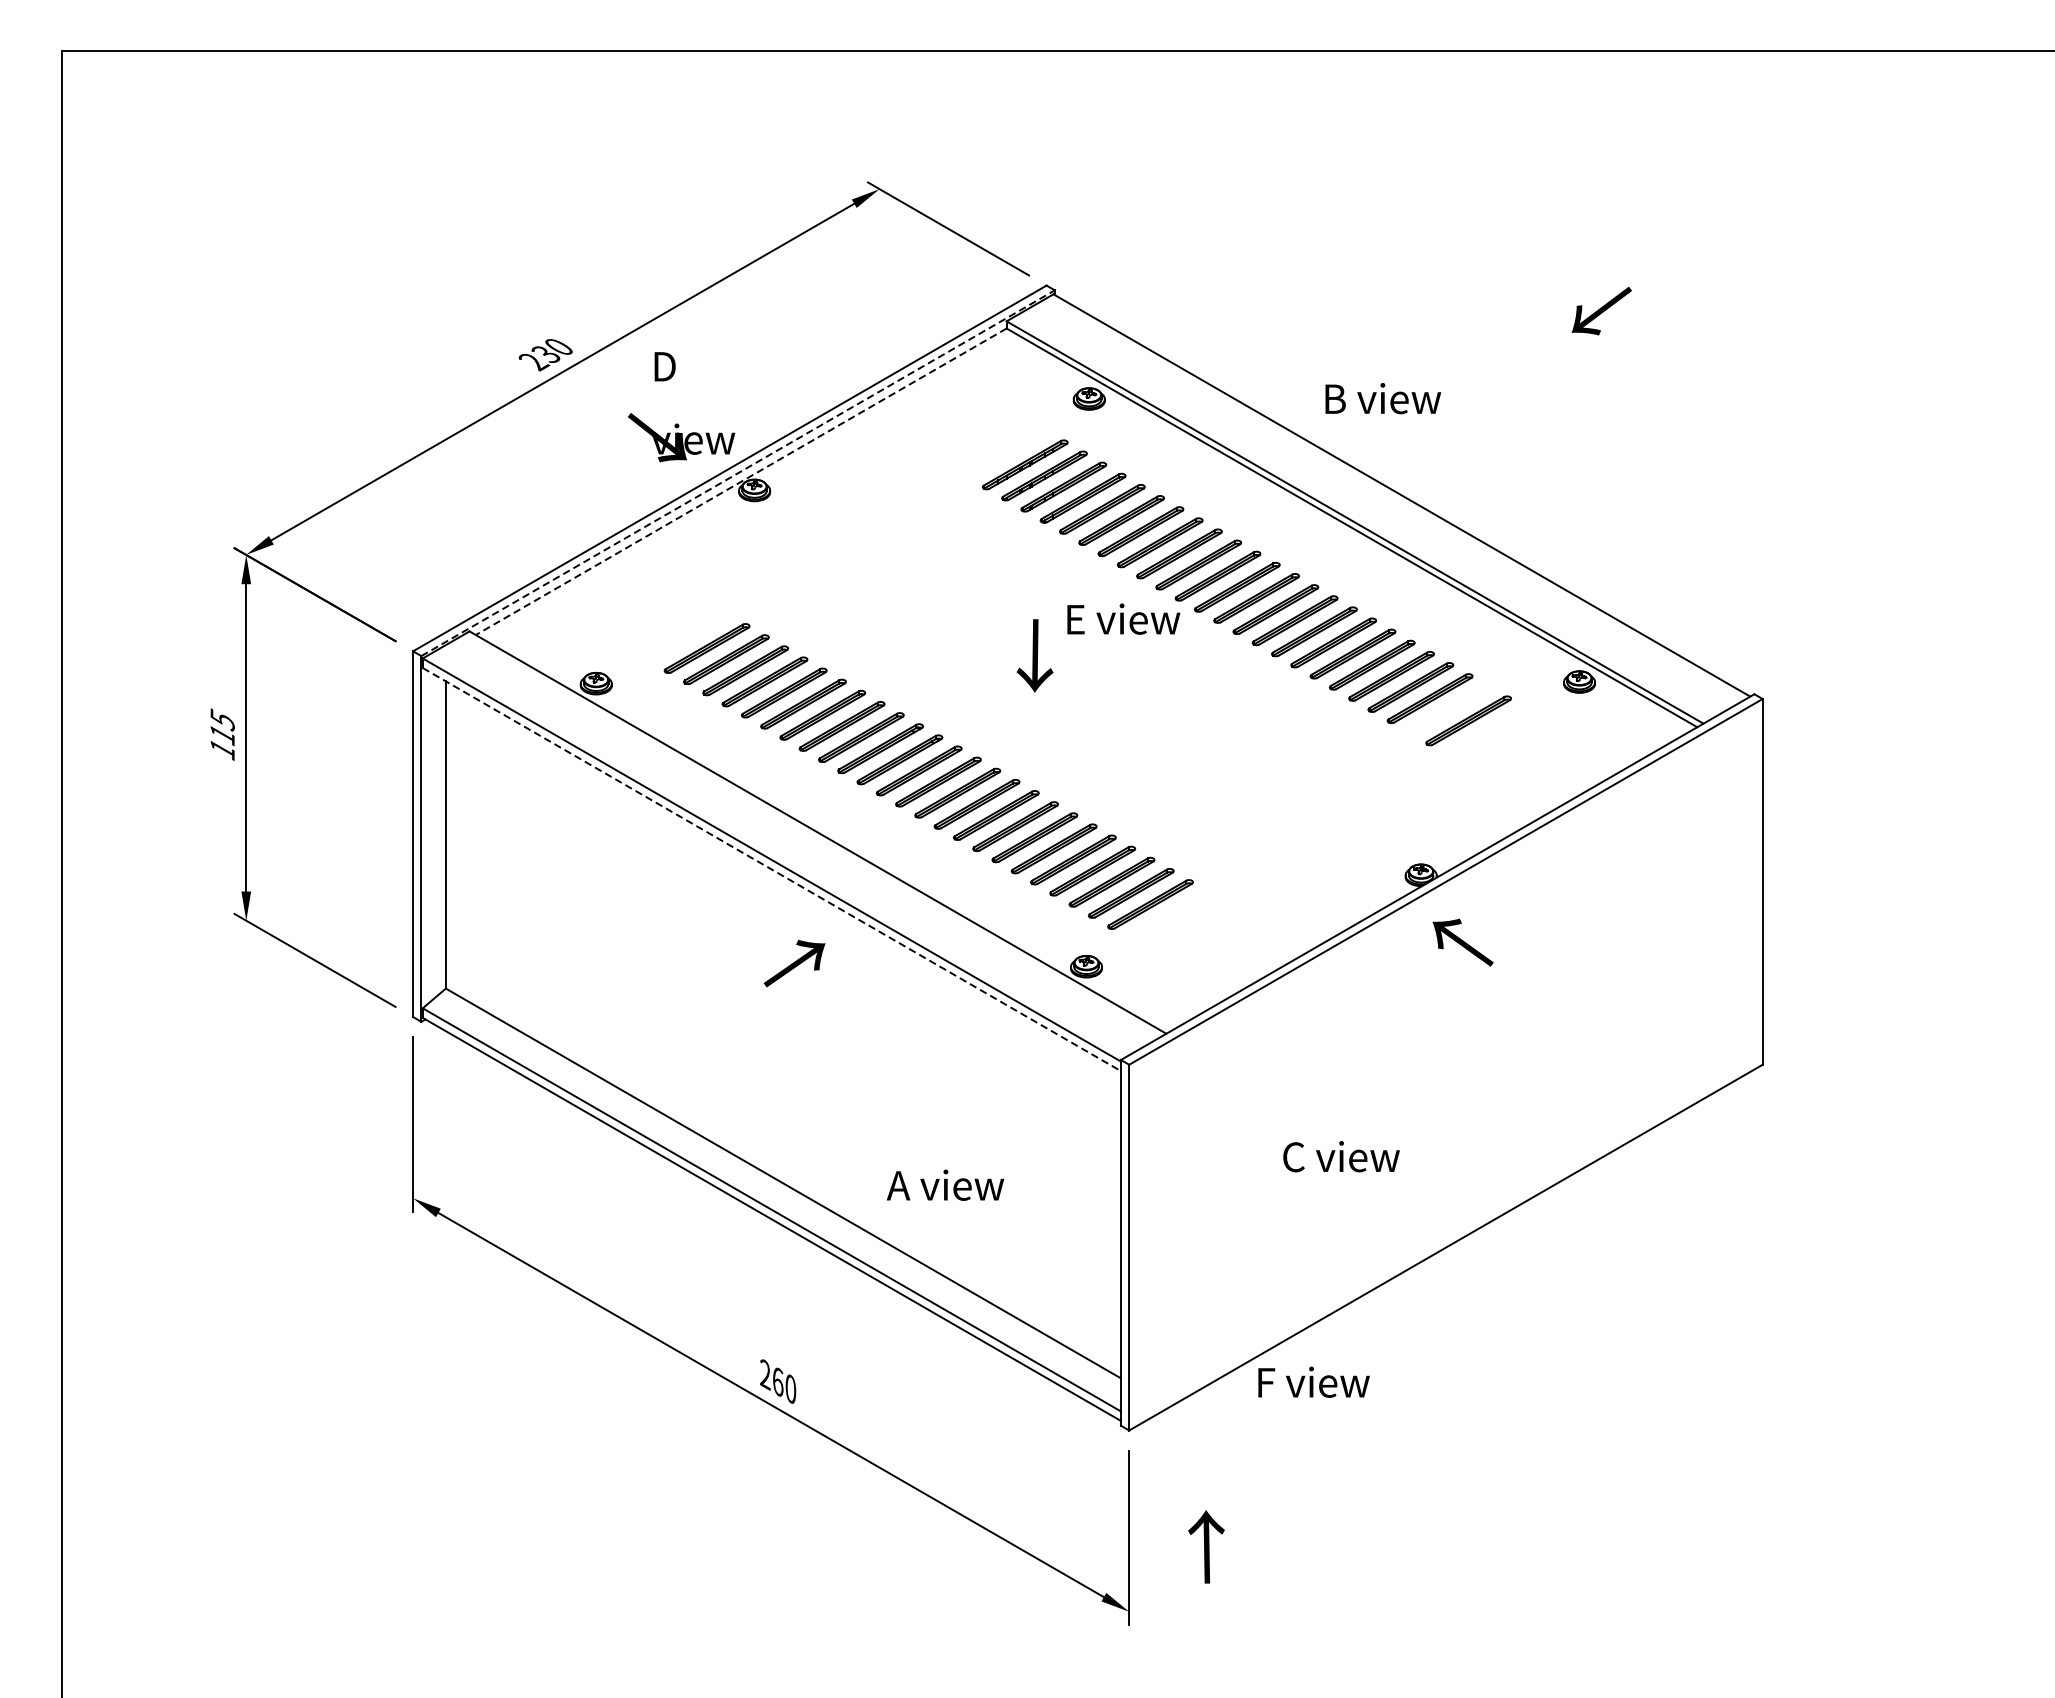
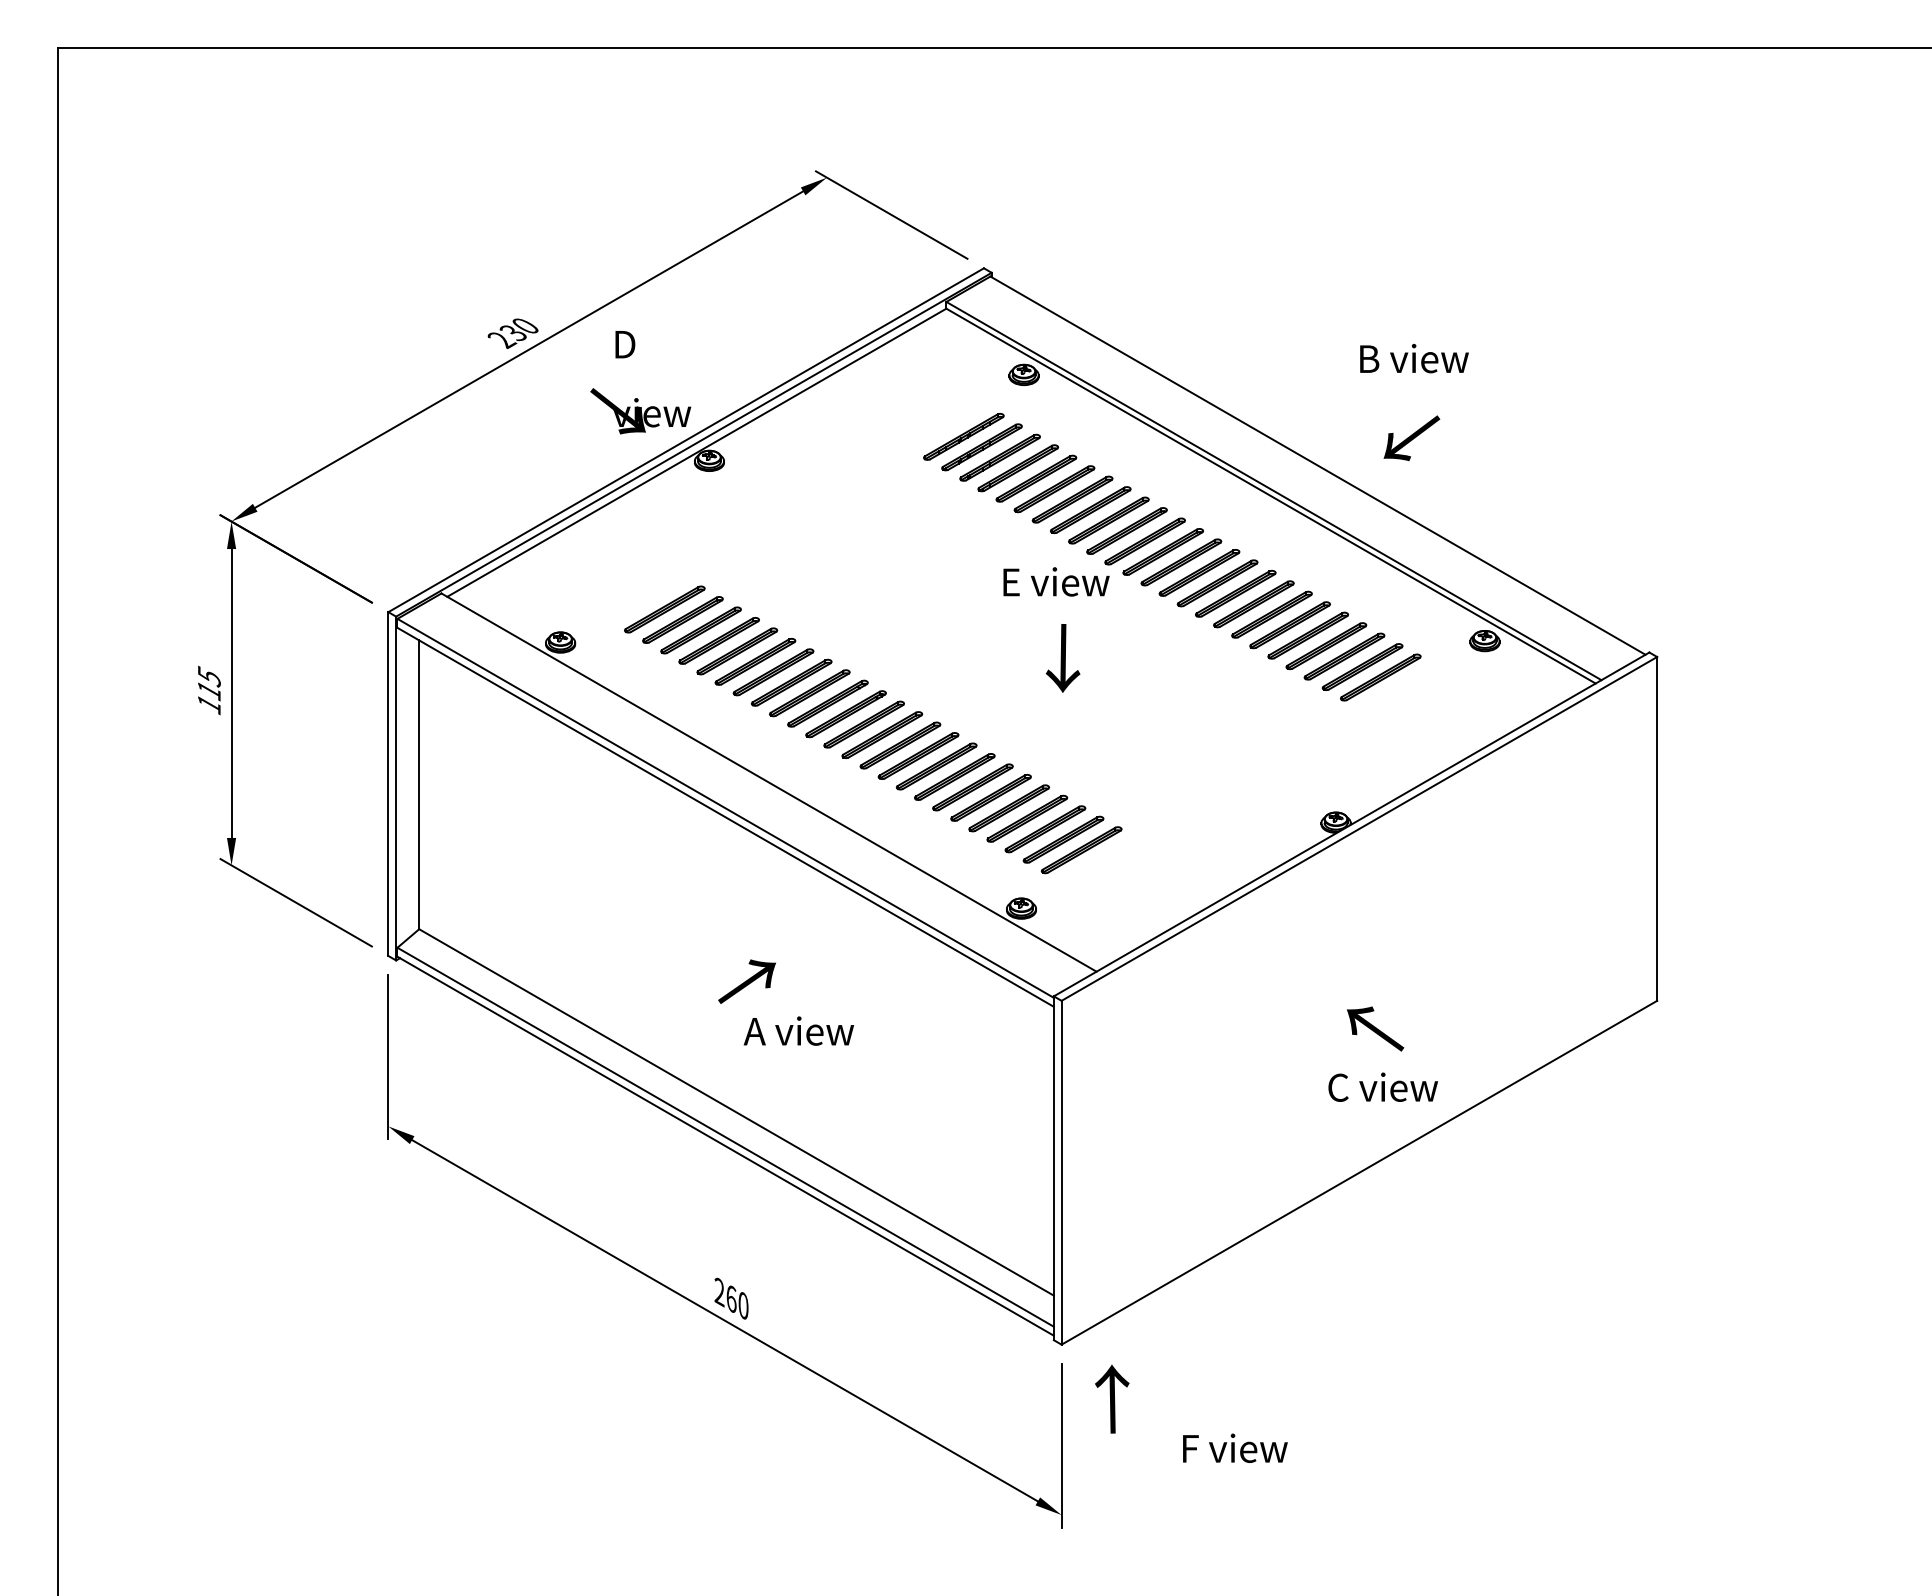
text: (1601, 310) -> (1411, 437), moved
text: (1383, 398) -> (1414, 358), moved
line: (737, 472) -> (693, 444), dashed -> solid
line: (740, 482) -> (696, 453), dashed -> solid
text: (1035, 655) -> (1063, 658), moved
part: (1449, 709) -> (1362, 666), added
line: (771, 869) -> (725, 817), dashed -> solid
text: (1463, 942) -> (1375, 1028), moved
text: (794, 963) -> (746, 981), moved
text: (1340, 1155) -> (1382, 1086), moved
text: (945, 1184) -> (798, 1030), moved
text: (1314, 1381) -> (1235, 1447), moved
text: (1206, 1546) -> (1112, 1398), moved

